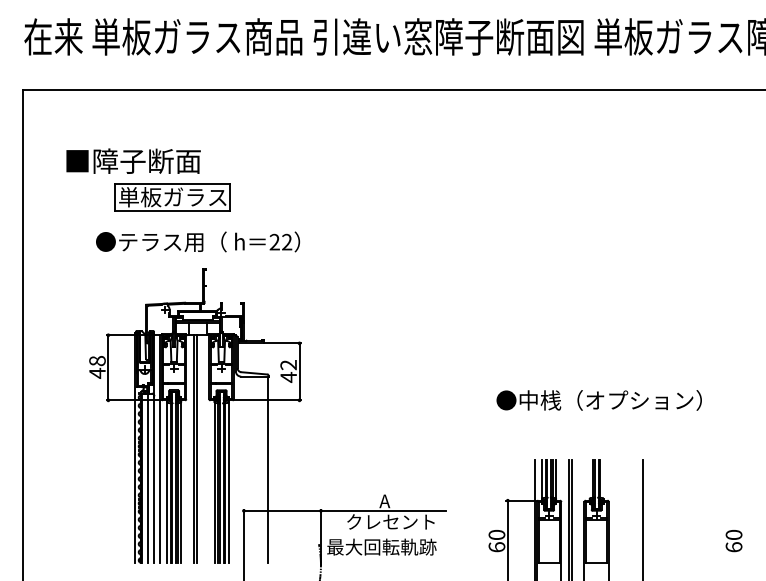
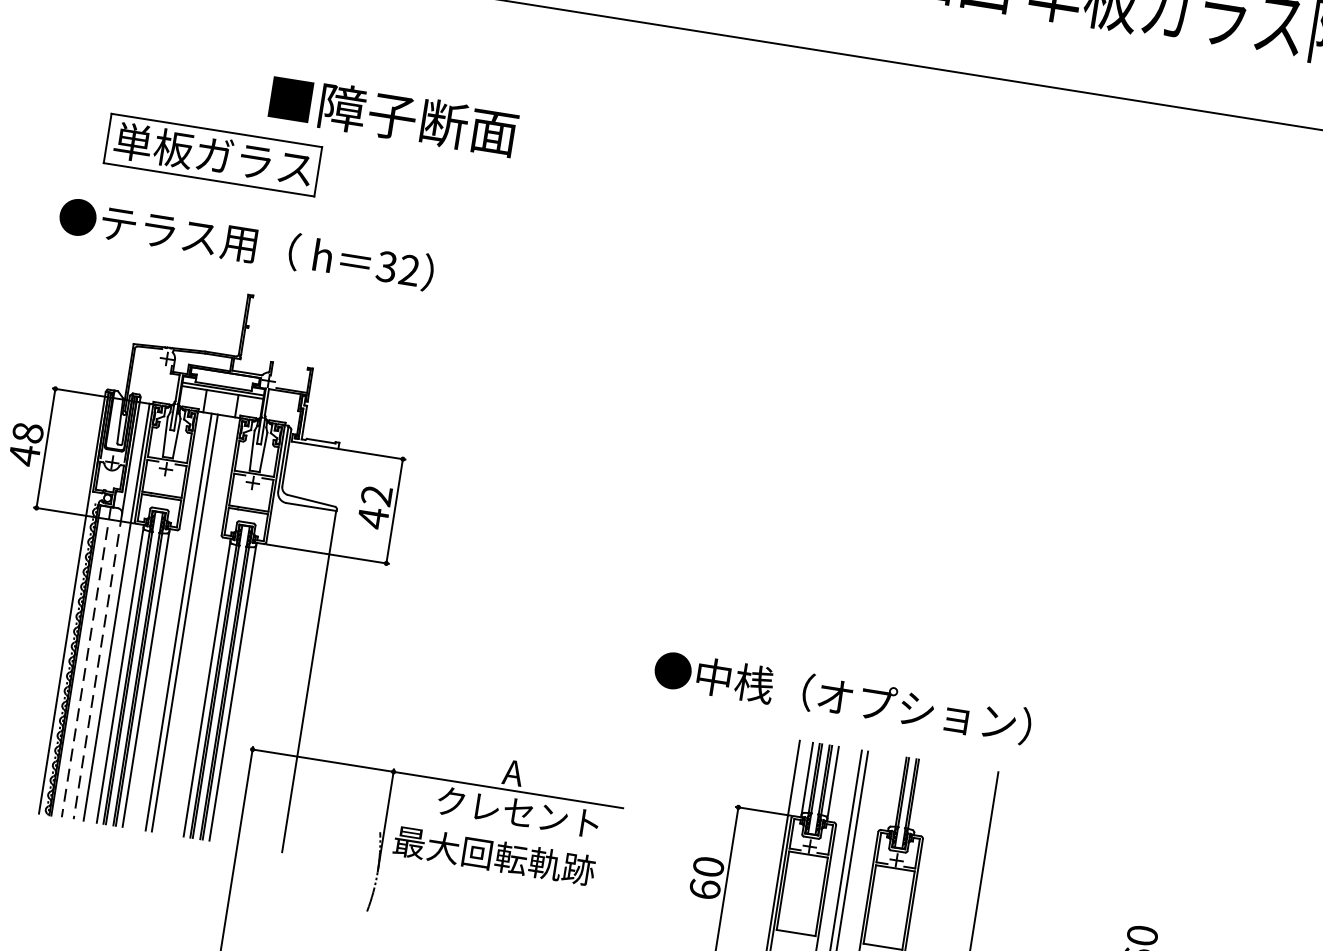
text: (133, 160) -> (393, 114), moved
text: (274, 242) -> (386, 267), 22 -> 32
text: (598, 400) -> (841, 697), moved
line: (147, 478) -> (85, 662), solid -> dashed
line: (154, 480) -> (97, 668), solid -> dashed

